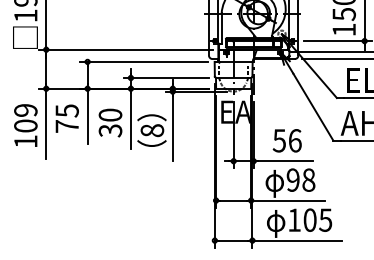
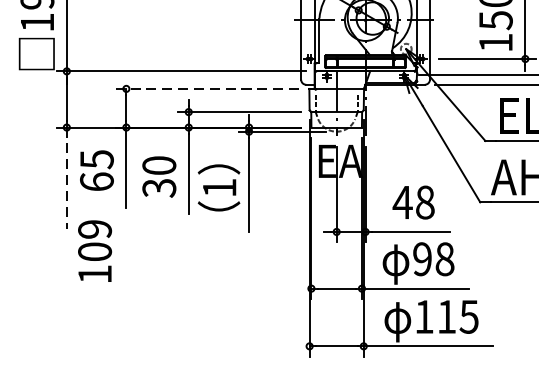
line: (143, 61) -> (206, 88), solid -> dashed
line: (46, 124) -> (67, 179), solid -> dashed
text: (25, 125) -> (94, 251), moved
text: (66, 125) -> (95, 180), 75 -> 65
text: (152, 130) -> (219, 187), 8 -> 1
text: (286, 140) -> (412, 202), 56 -> 48
text: (309, 219) -> (445, 315), 105 -> 115

